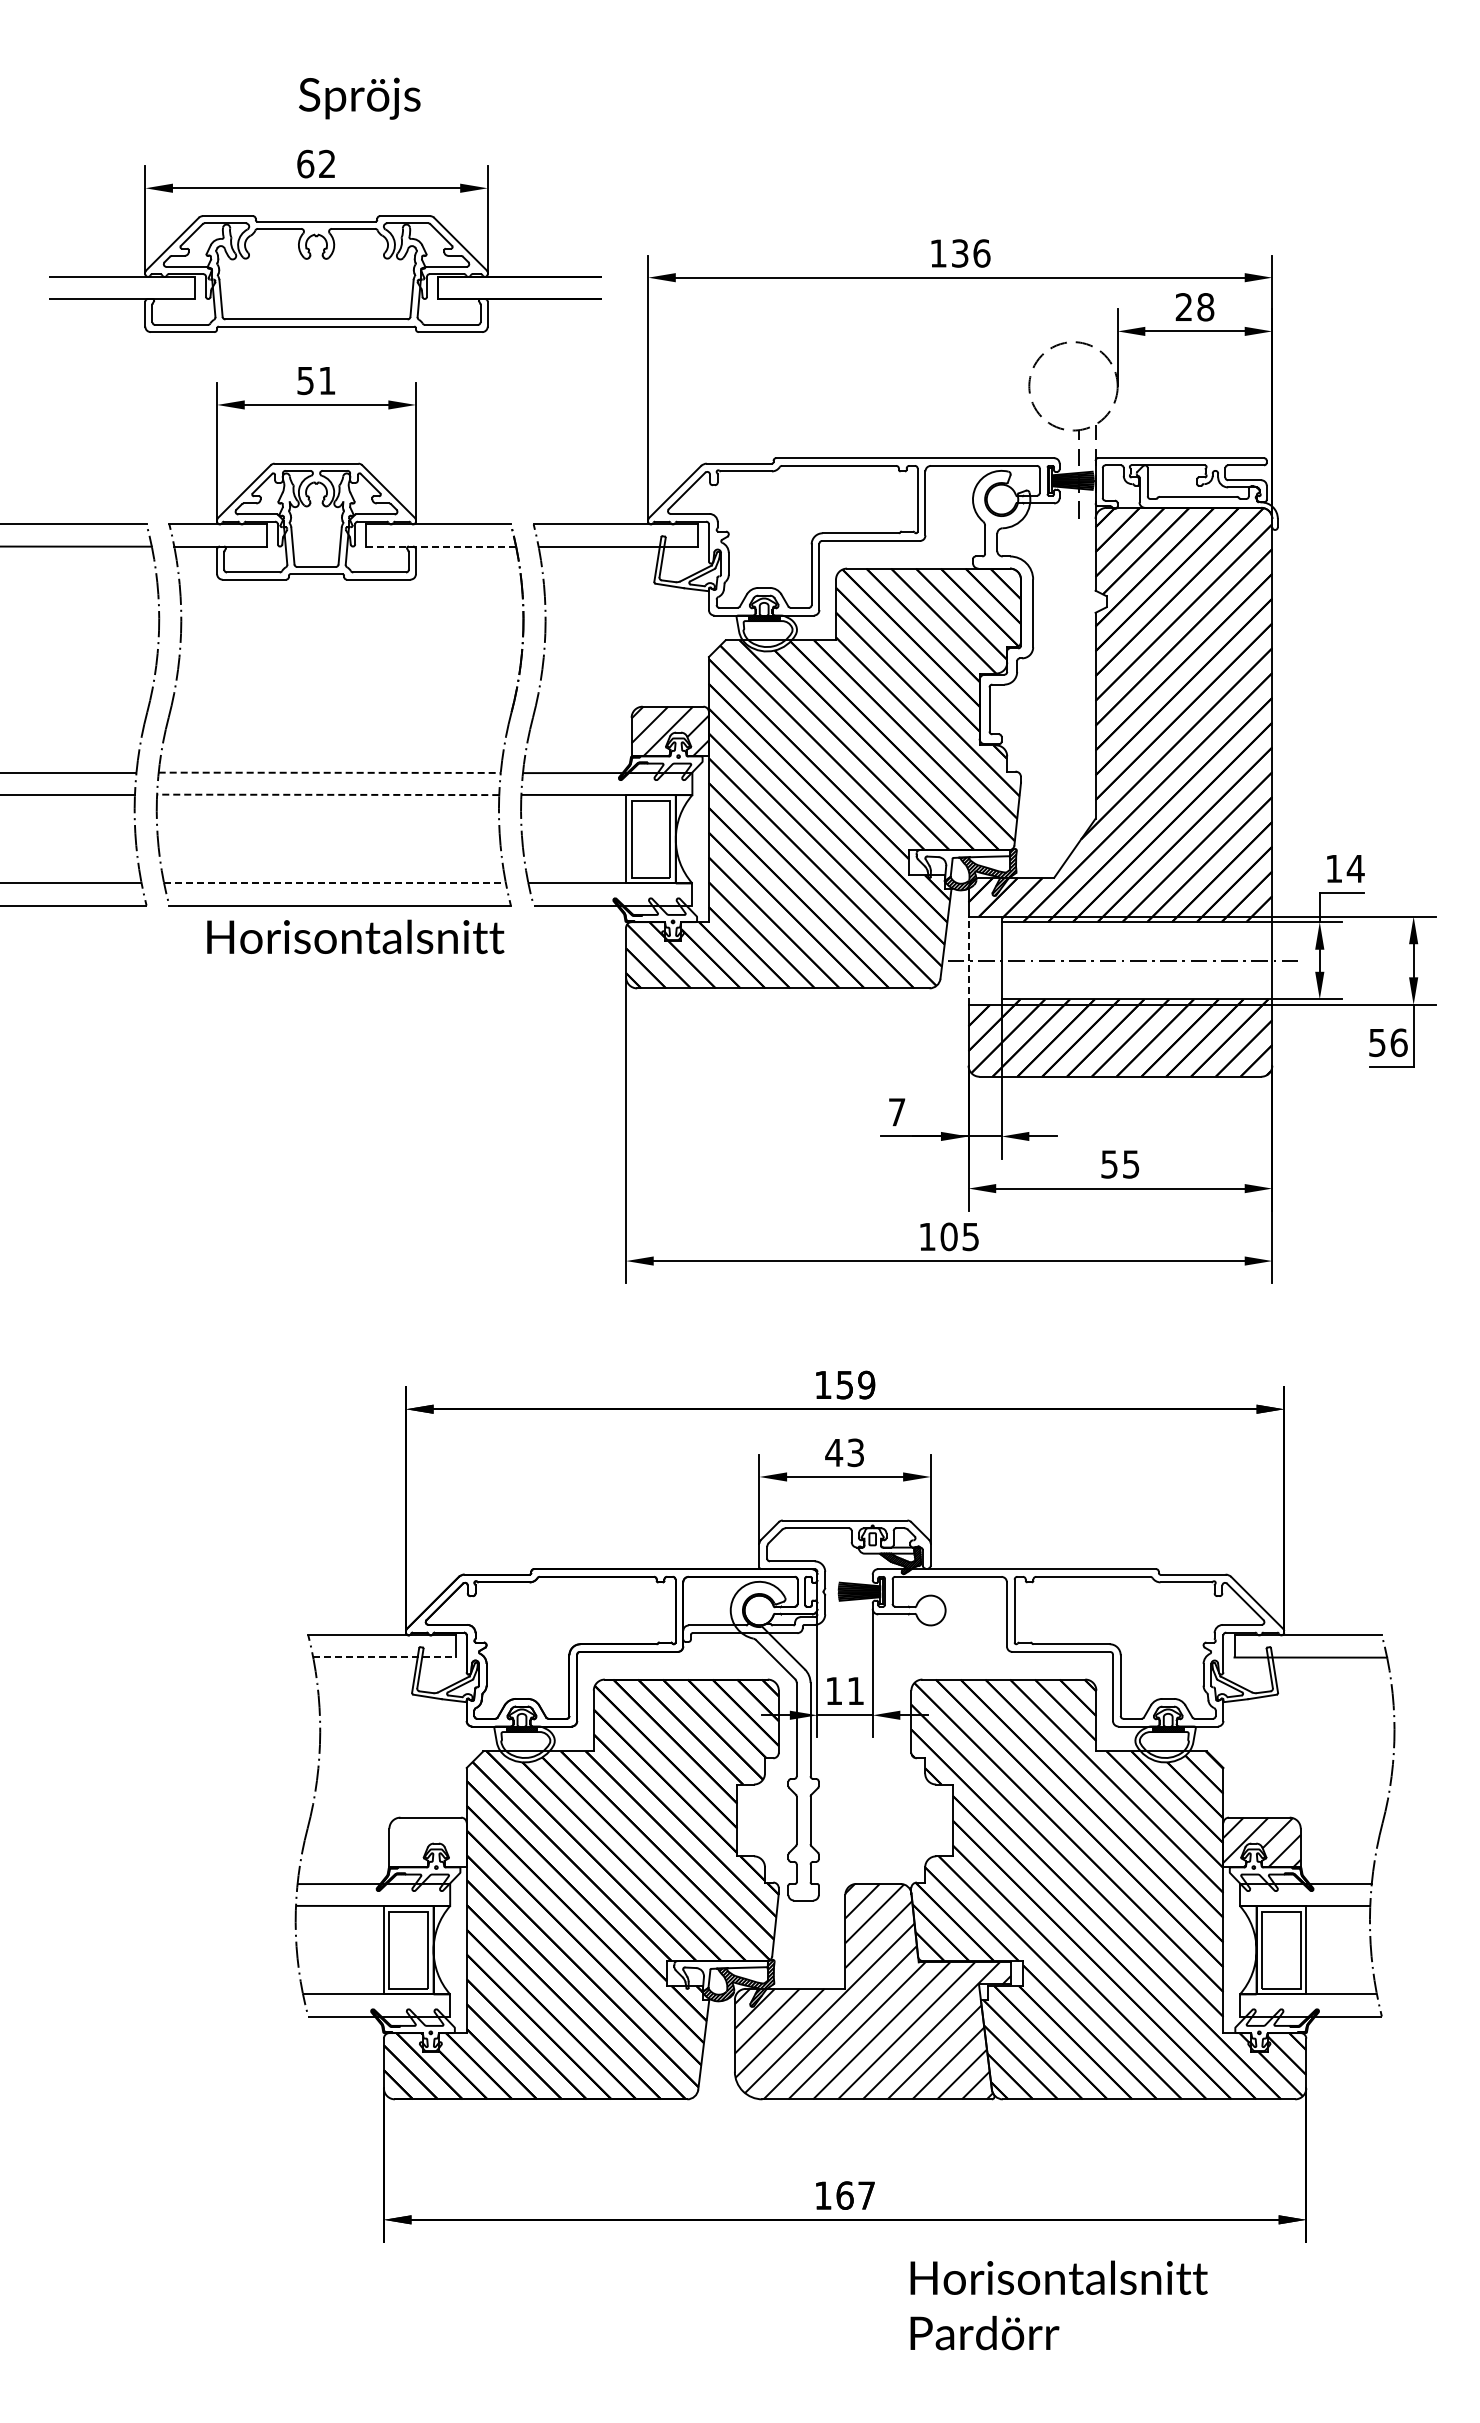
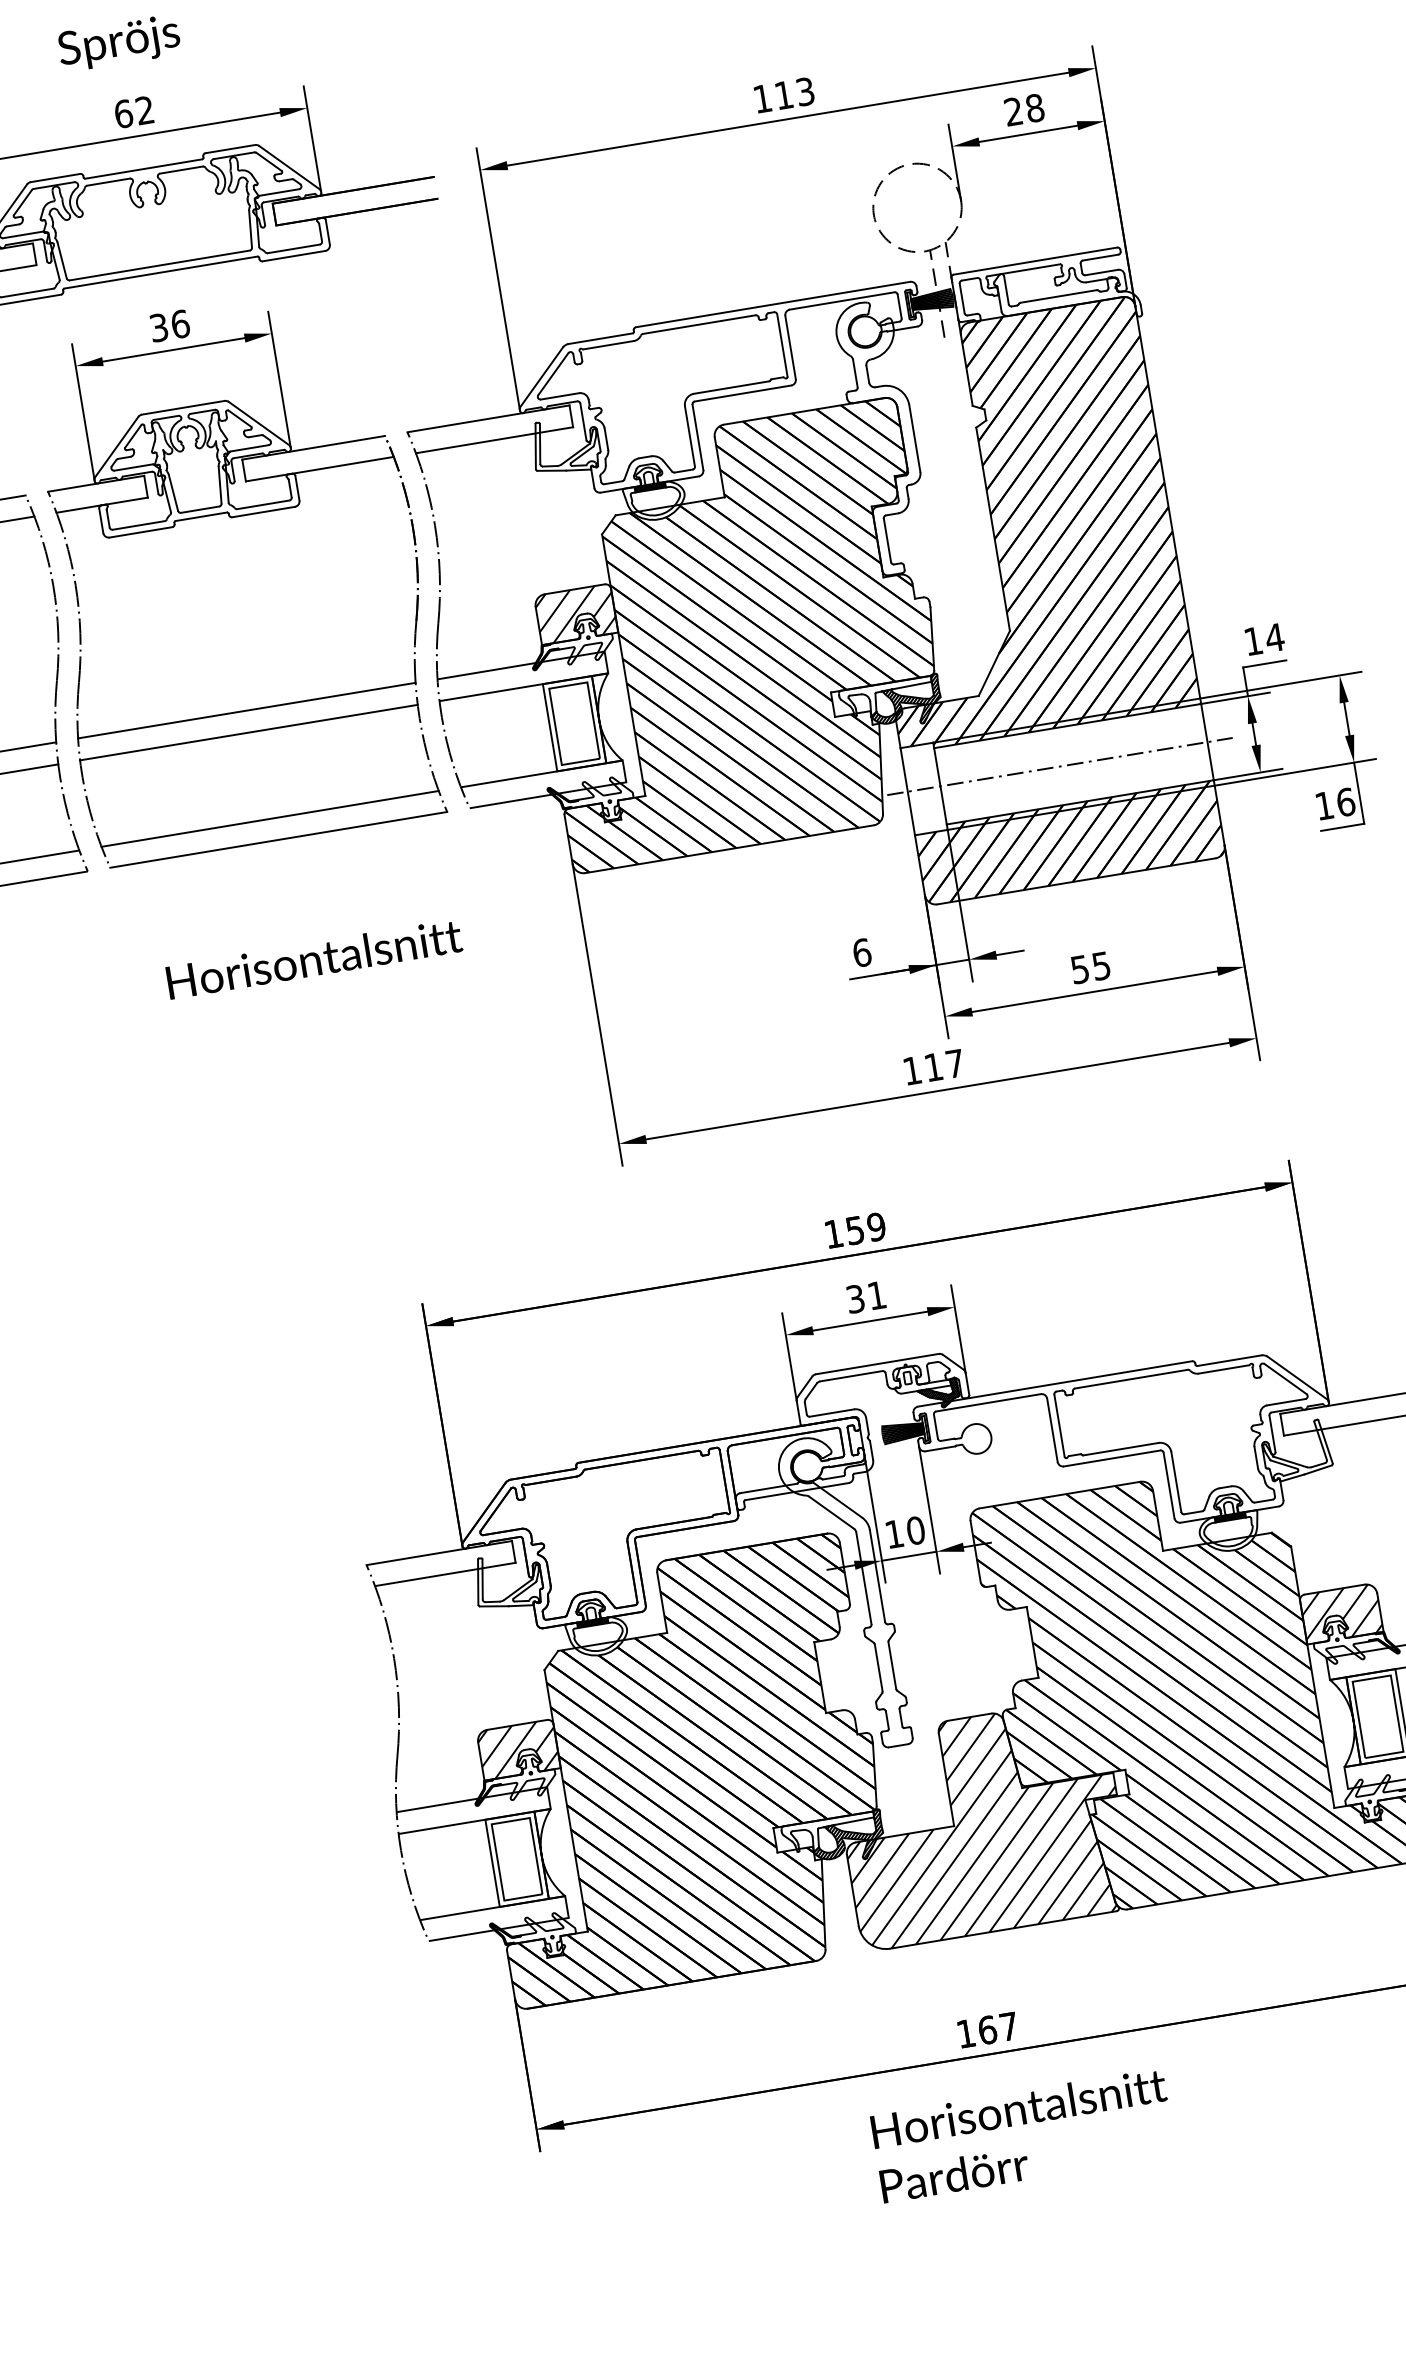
text: (359, 98) -> (118, 43), moved
text: (971, 253) -> (795, 93), 136 -> 113
text: (317, 380) -> (170, 325), 51 -> 36
line: (441, 546) -> (320, 469), dashed -> solid
line: (330, 772) -> (247, 710), dashed -> solid
line: (327, 794) -> (248, 732), dashed -> solid
line: (335, 883) -> (270, 818), dashed -> solid
text: (355, 936) -> (314, 958), moved
line: (968, 960) -> (907, 791), dashed -> solid
text: (1377, 1043) -> (1324, 806), 56 -> 16
text: (896, 1112) -> (861, 953), 7 -> 6
text: (959, 1236) -> (943, 1065), 105 -> 117
text: (844, 1452) -> (865, 1297), 43 -> 31
line: (384, 1657) -> (445, 1574), dashed -> solid
text: (855, 1690) -> (915, 1530), 11 -> 10
hatch: (427, 1842) -> (518, 1749), added
text: (1058, 2305) -> (1022, 2135), moved

